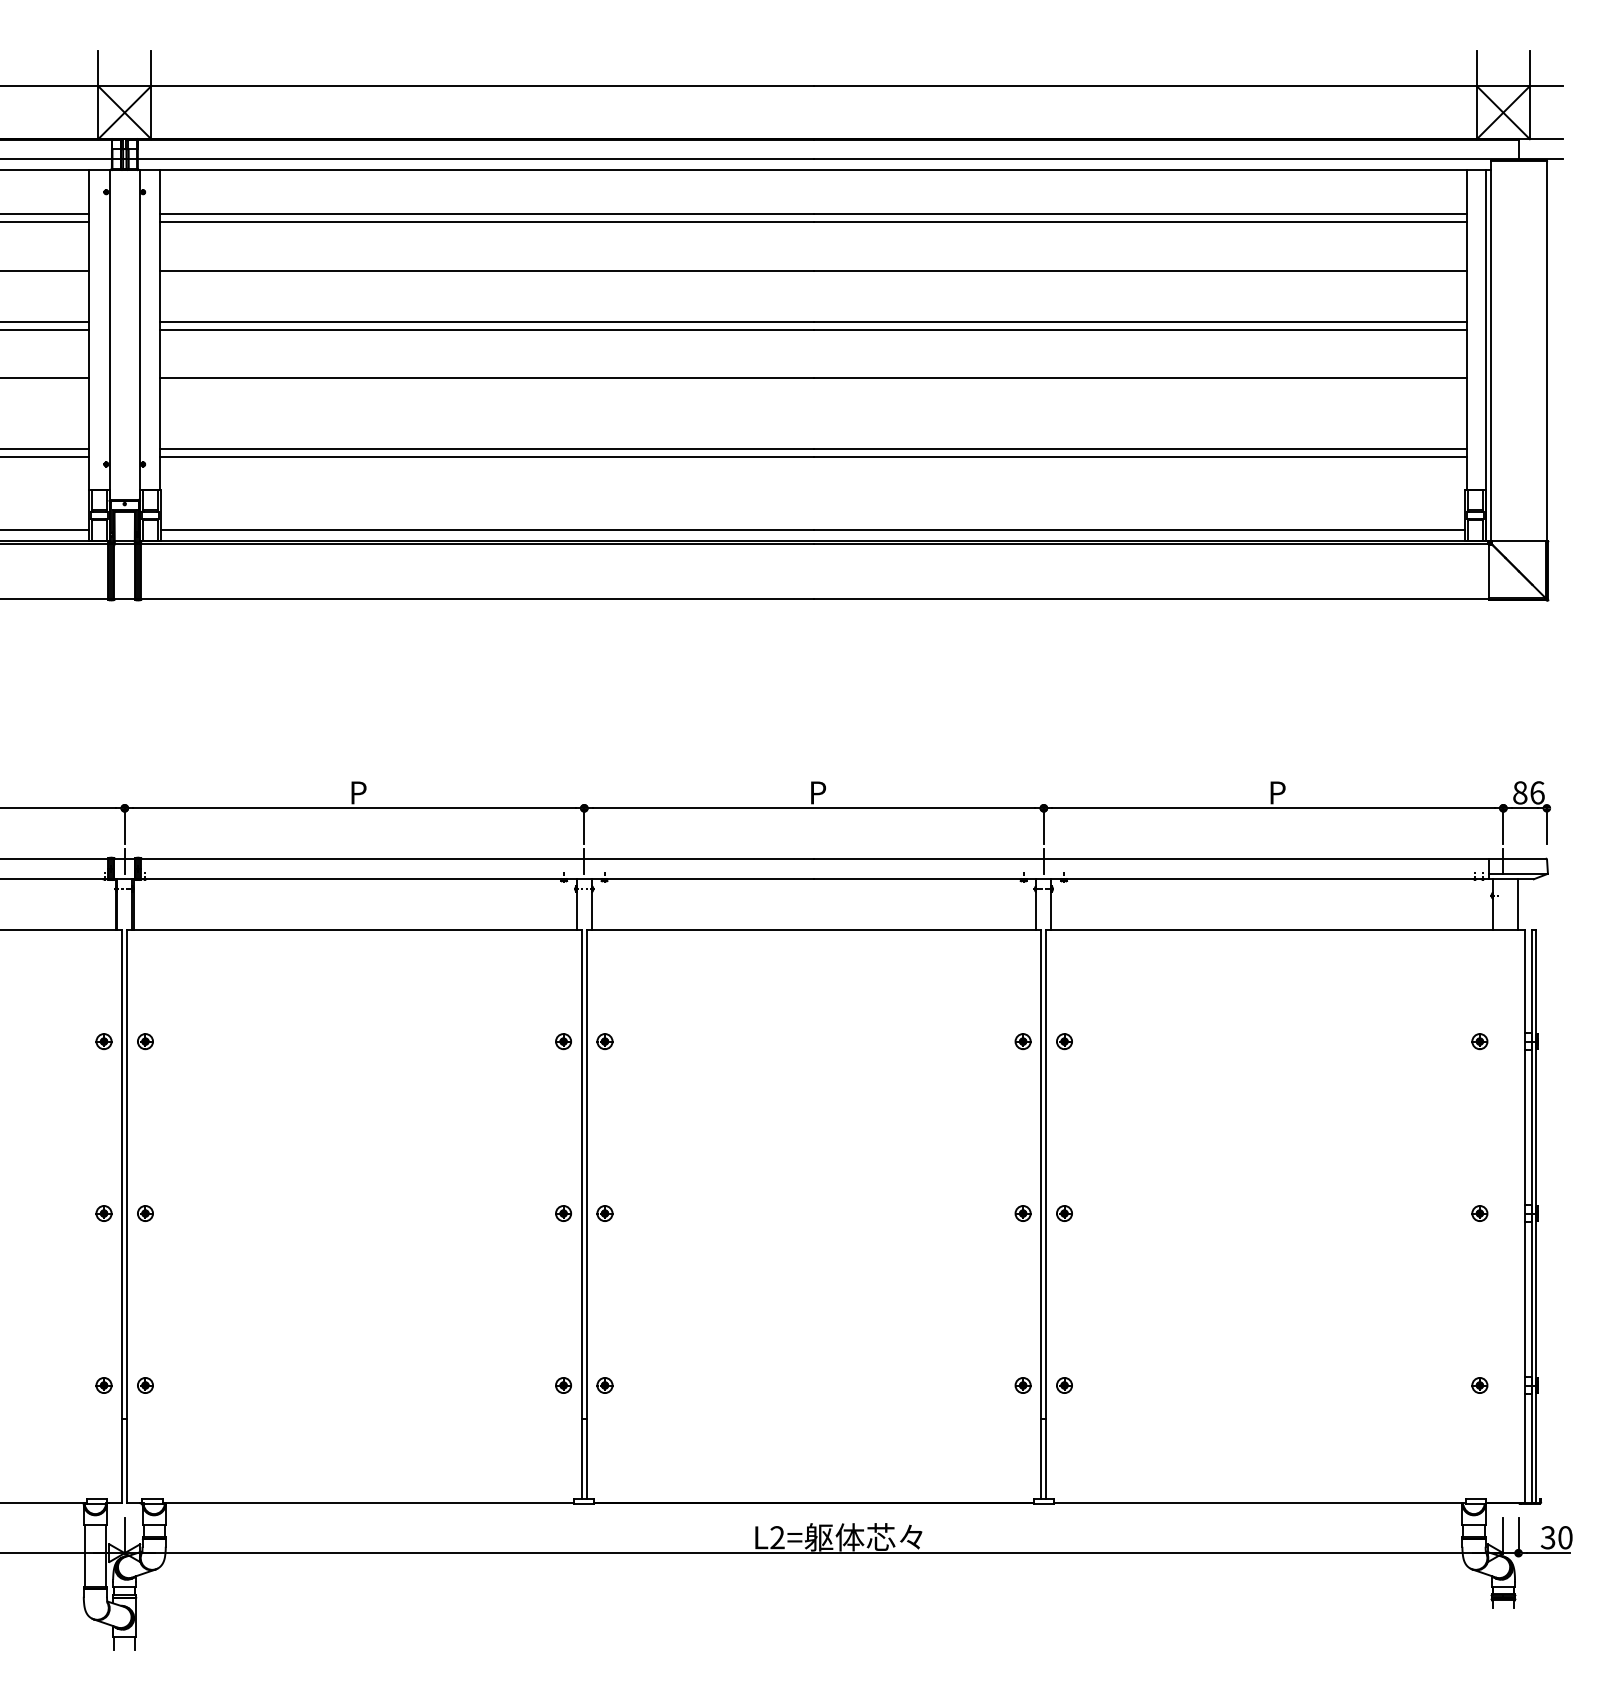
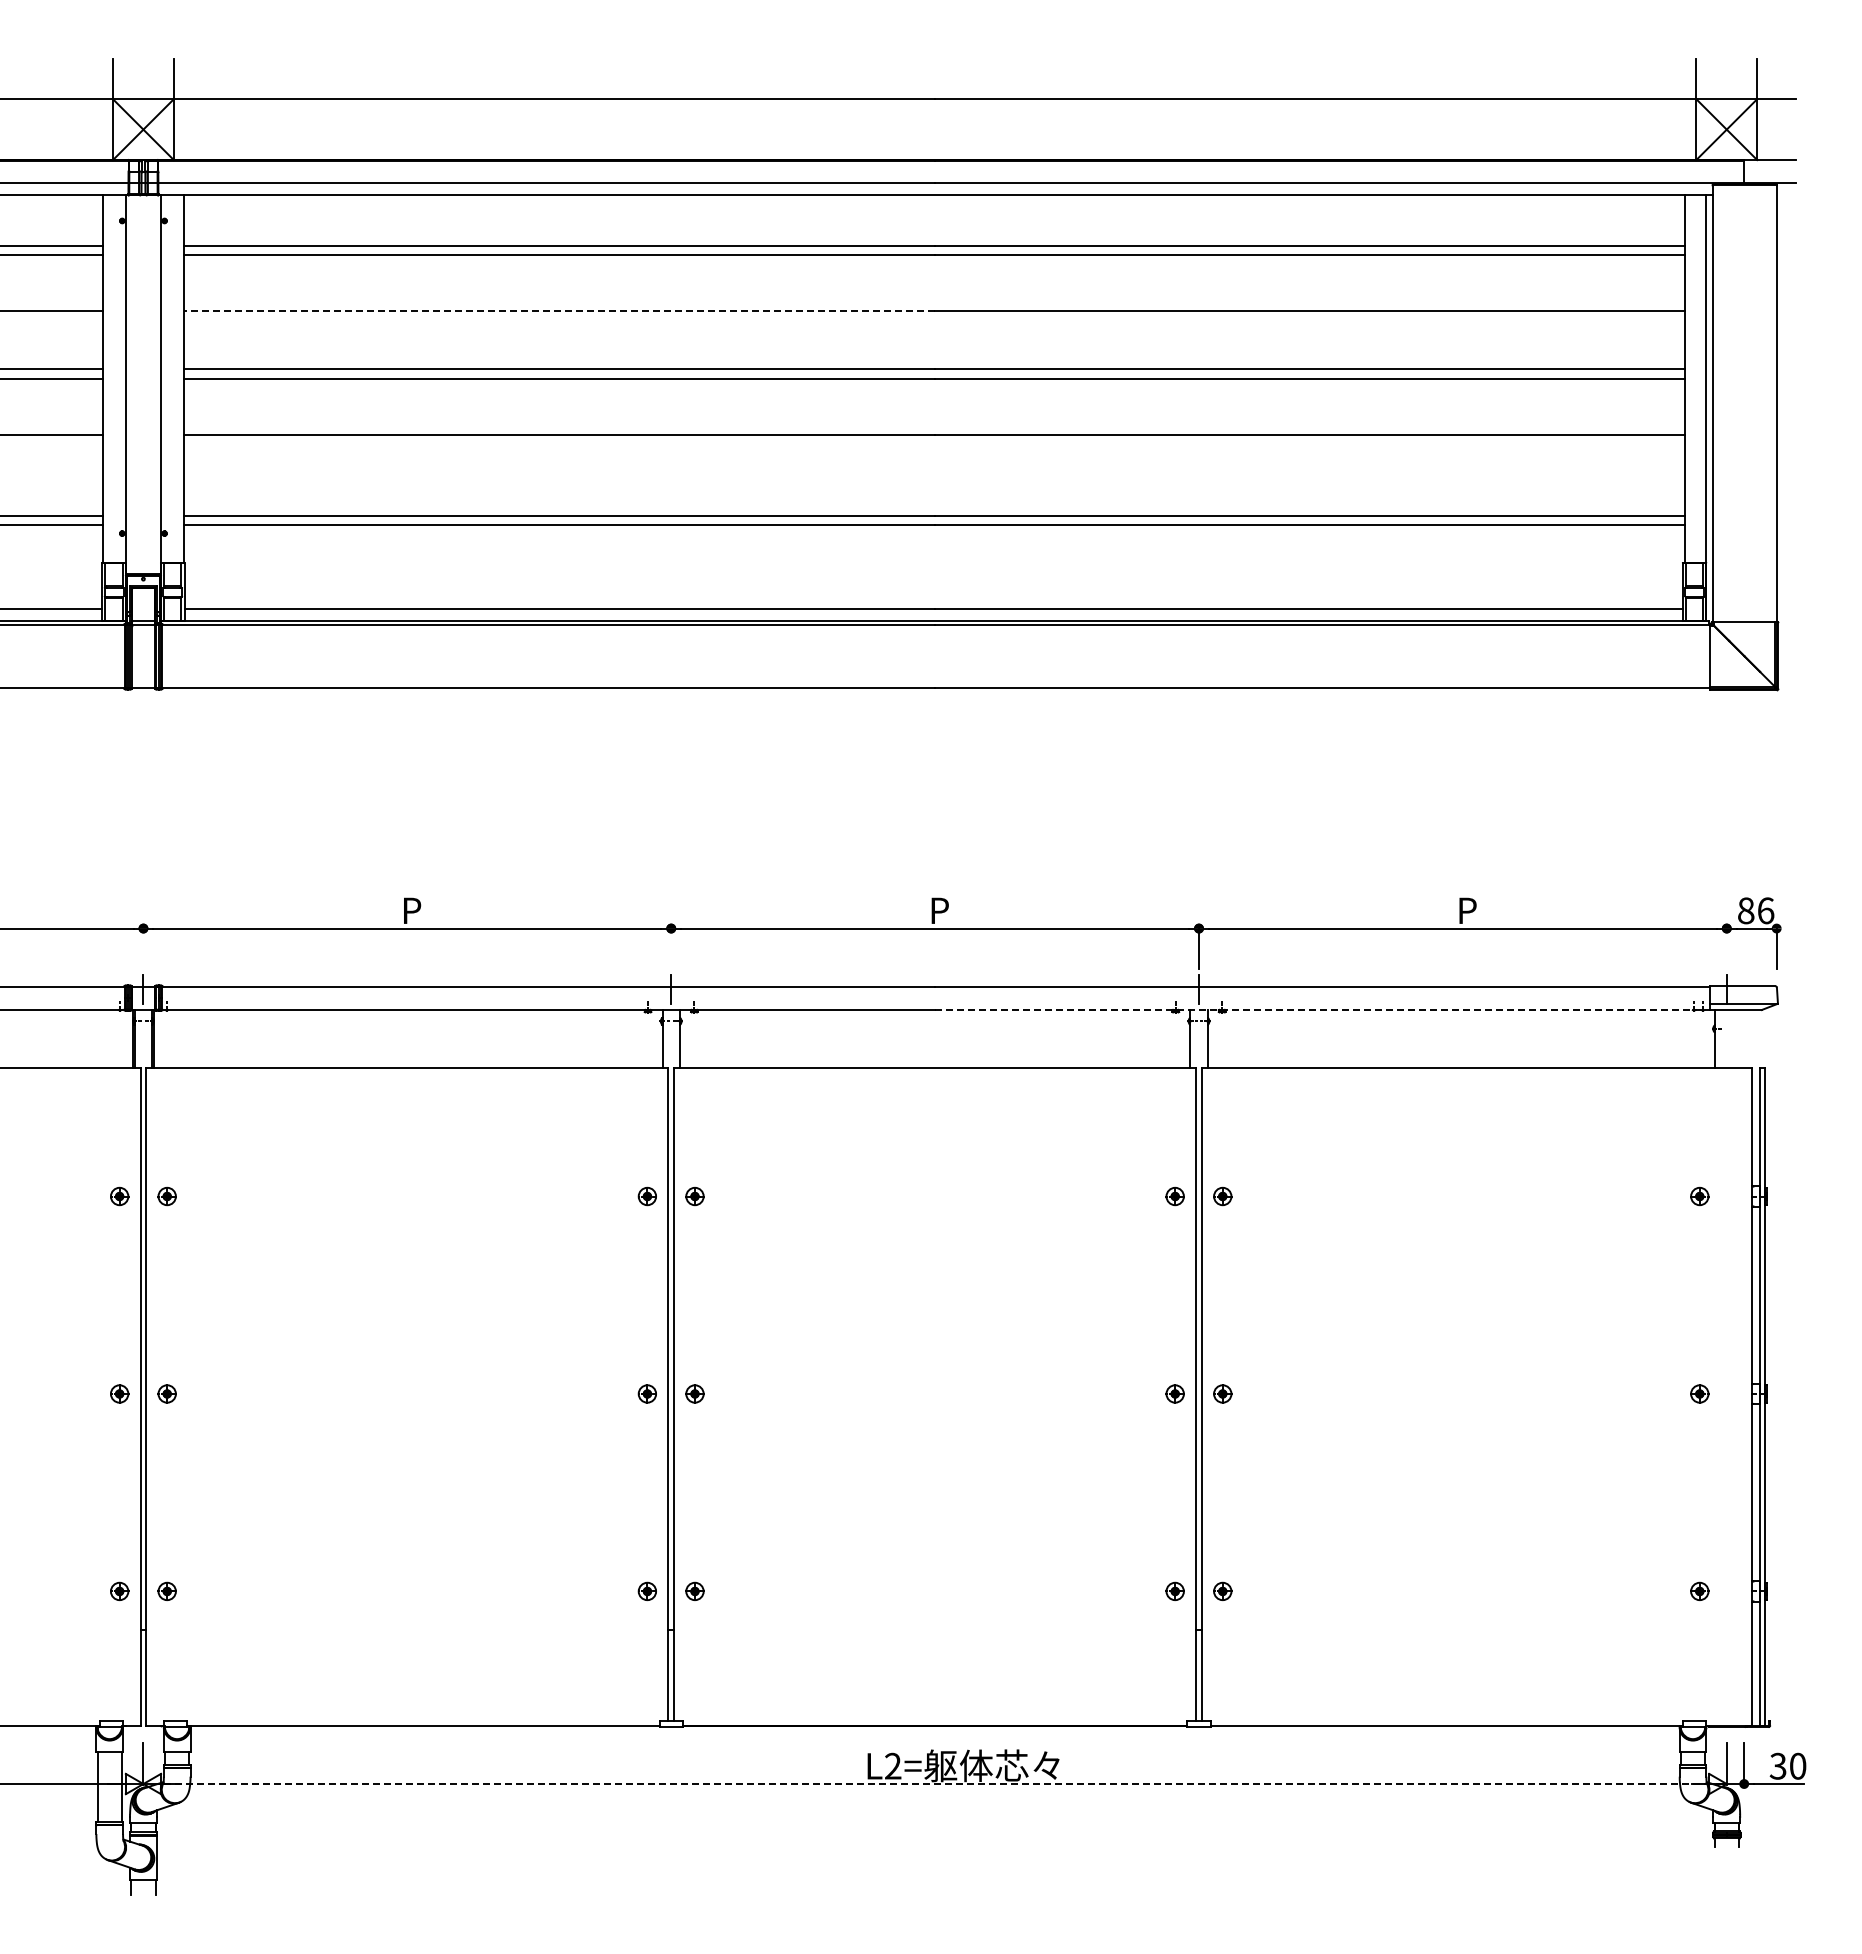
line: (487, 270) -> (559, 310), solid -> dashed
line: (124, 825) -> (143, 948), removed
line: (584, 825) -> (671, 948), removed
line: (1503, 825) -> (1726, 948), removed
line: (1152, 878) -> (1323, 1009), solid -> dashed
line: (1517, 904) -> (1743, 1038), removed
line: (814, 1553) -> (935, 1784), solid -> dashed

